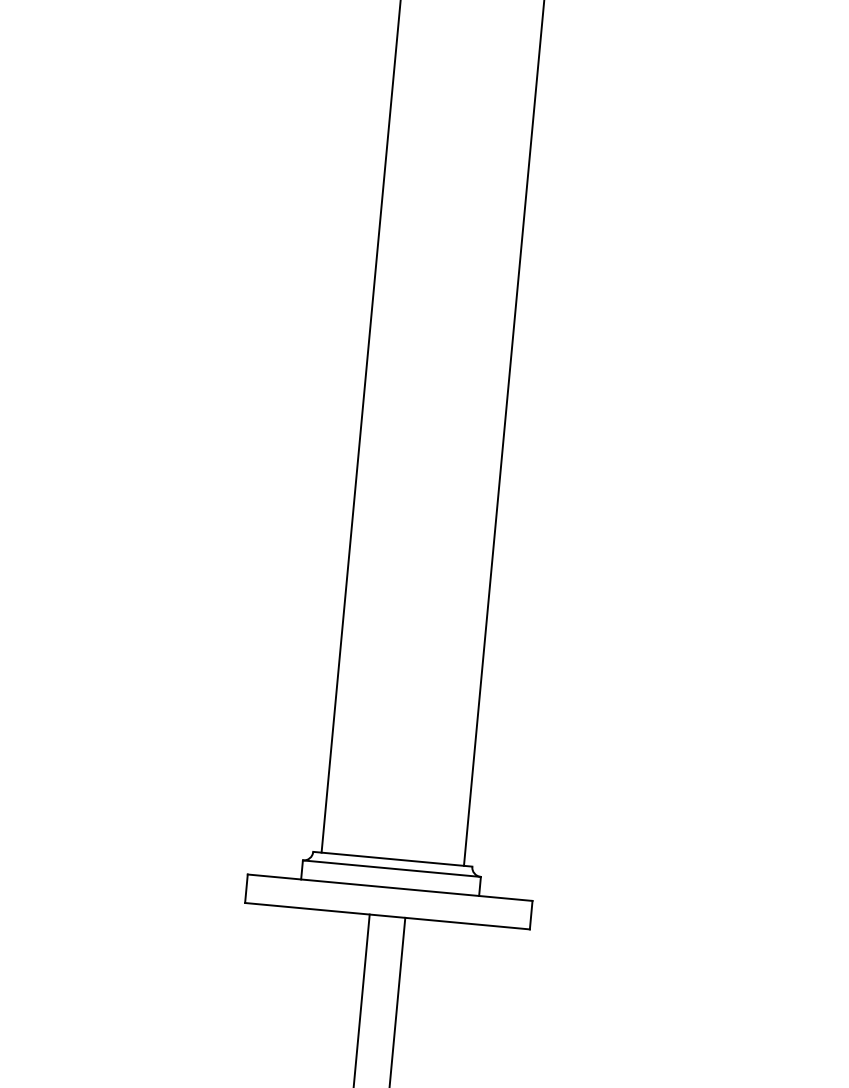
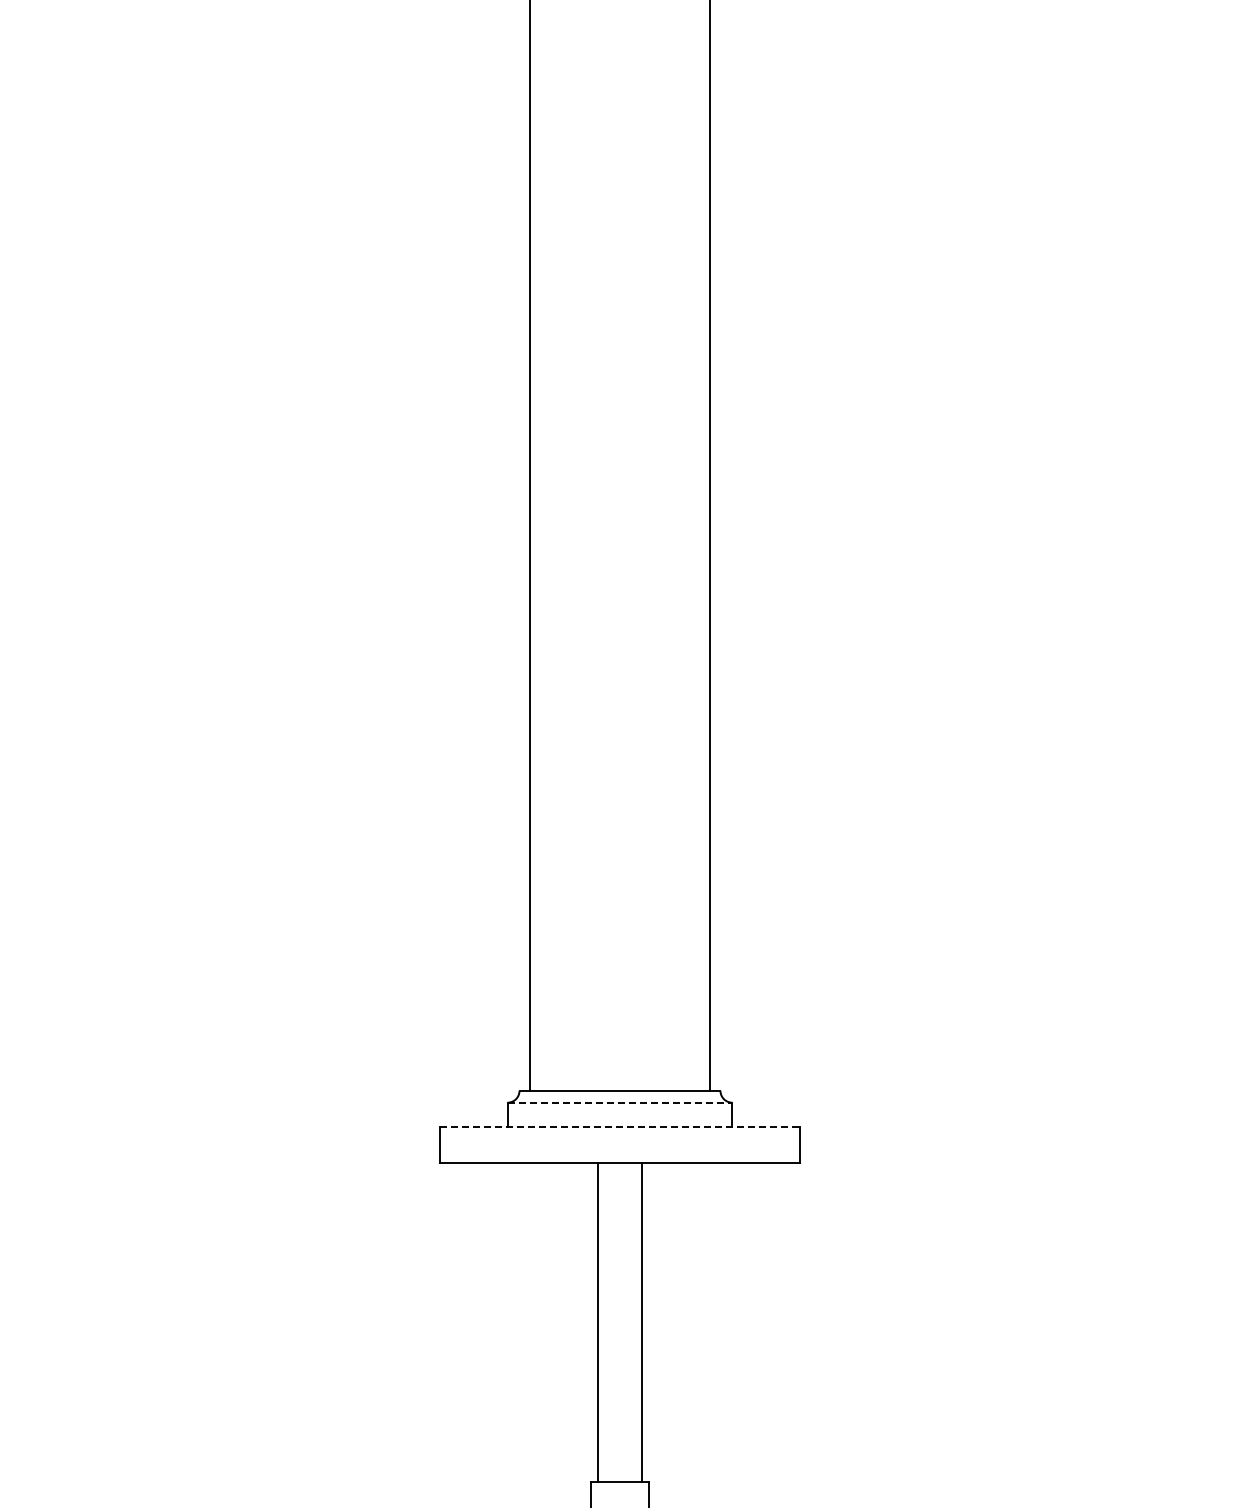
line: (392, 868) -> (620, 1102), solid -> dashed
line: (389, 887) -> (619, 1126), solid -> dashed

